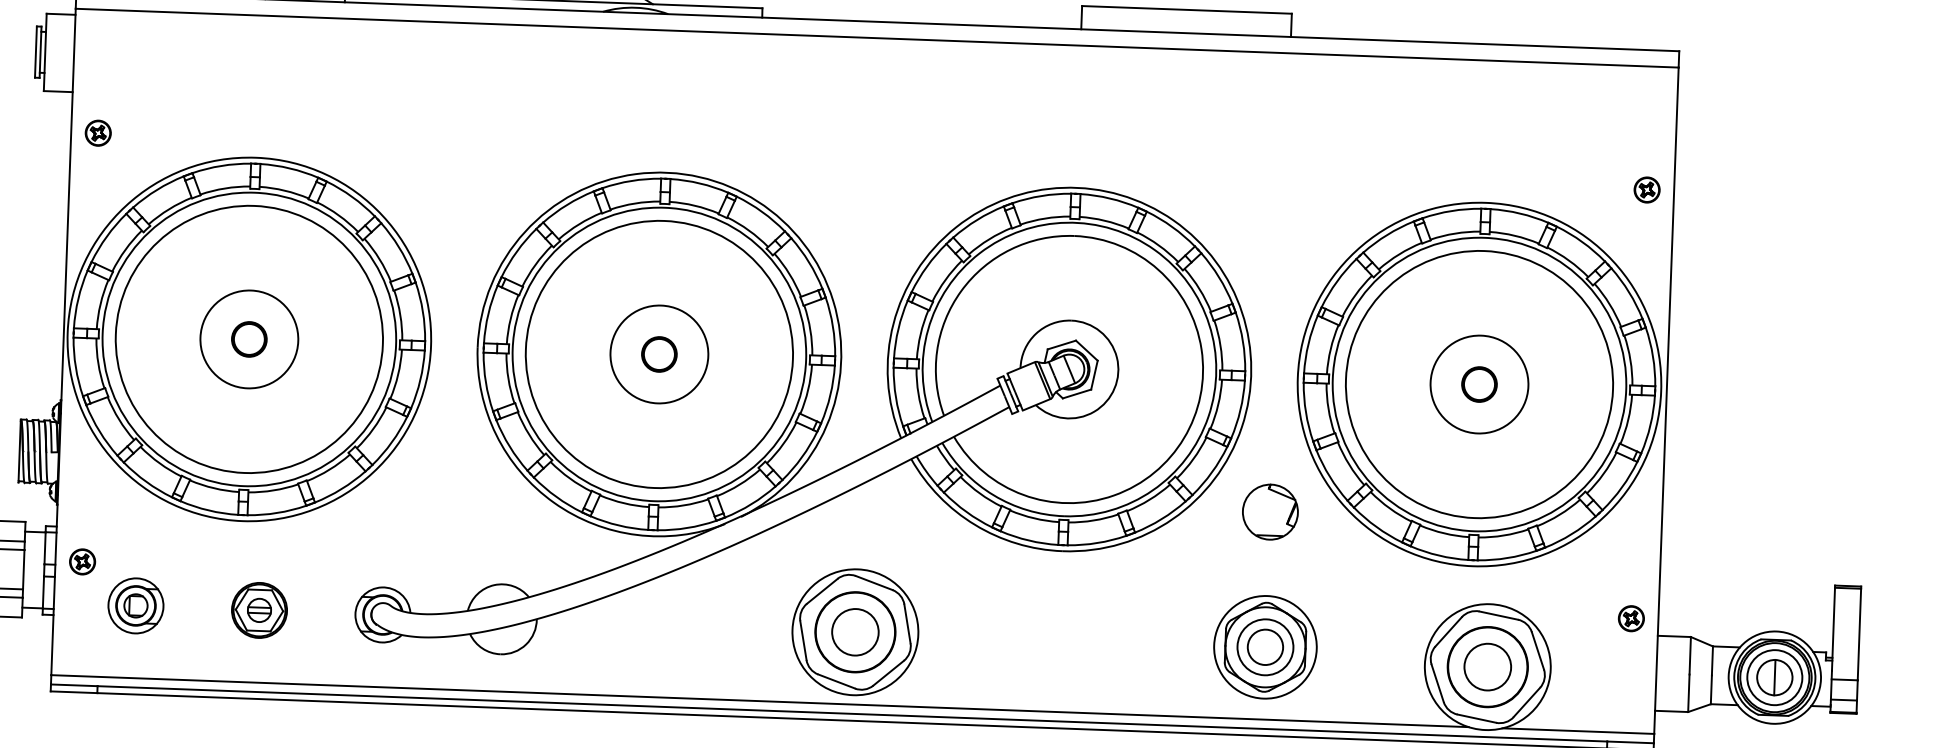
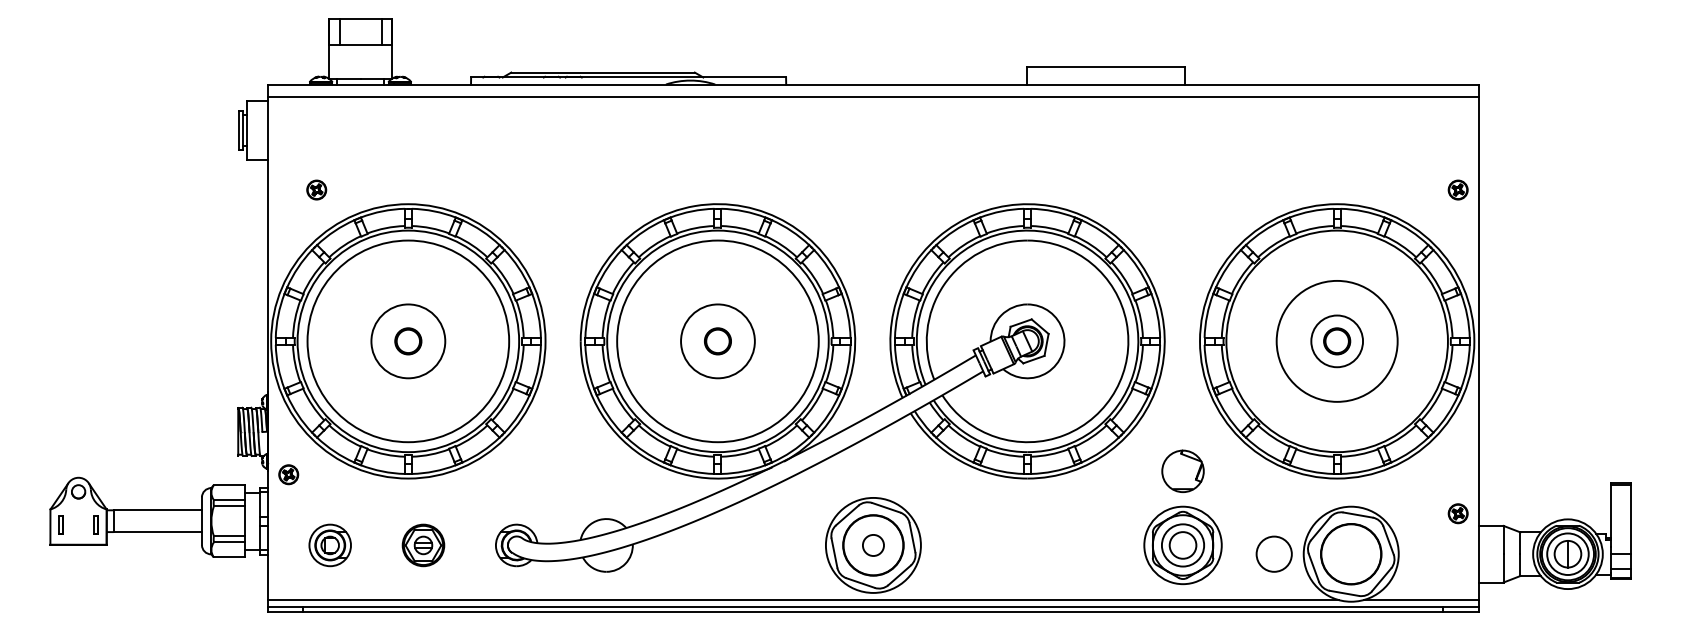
part: (98, 132) -> (316, 189), moved
circle: (1478, 384) -> (1336, 341), size x0.6
circle: (1479, 384) -> (1337, 341), size x0.7
part: (1269, 510) -> (1182, 470), moved
part: (82, 561) -> (288, 474), moved
circle: (855, 632) -> (873, 545), size x0.6
circle: (1486, 666) -> (1273, 553), moved

